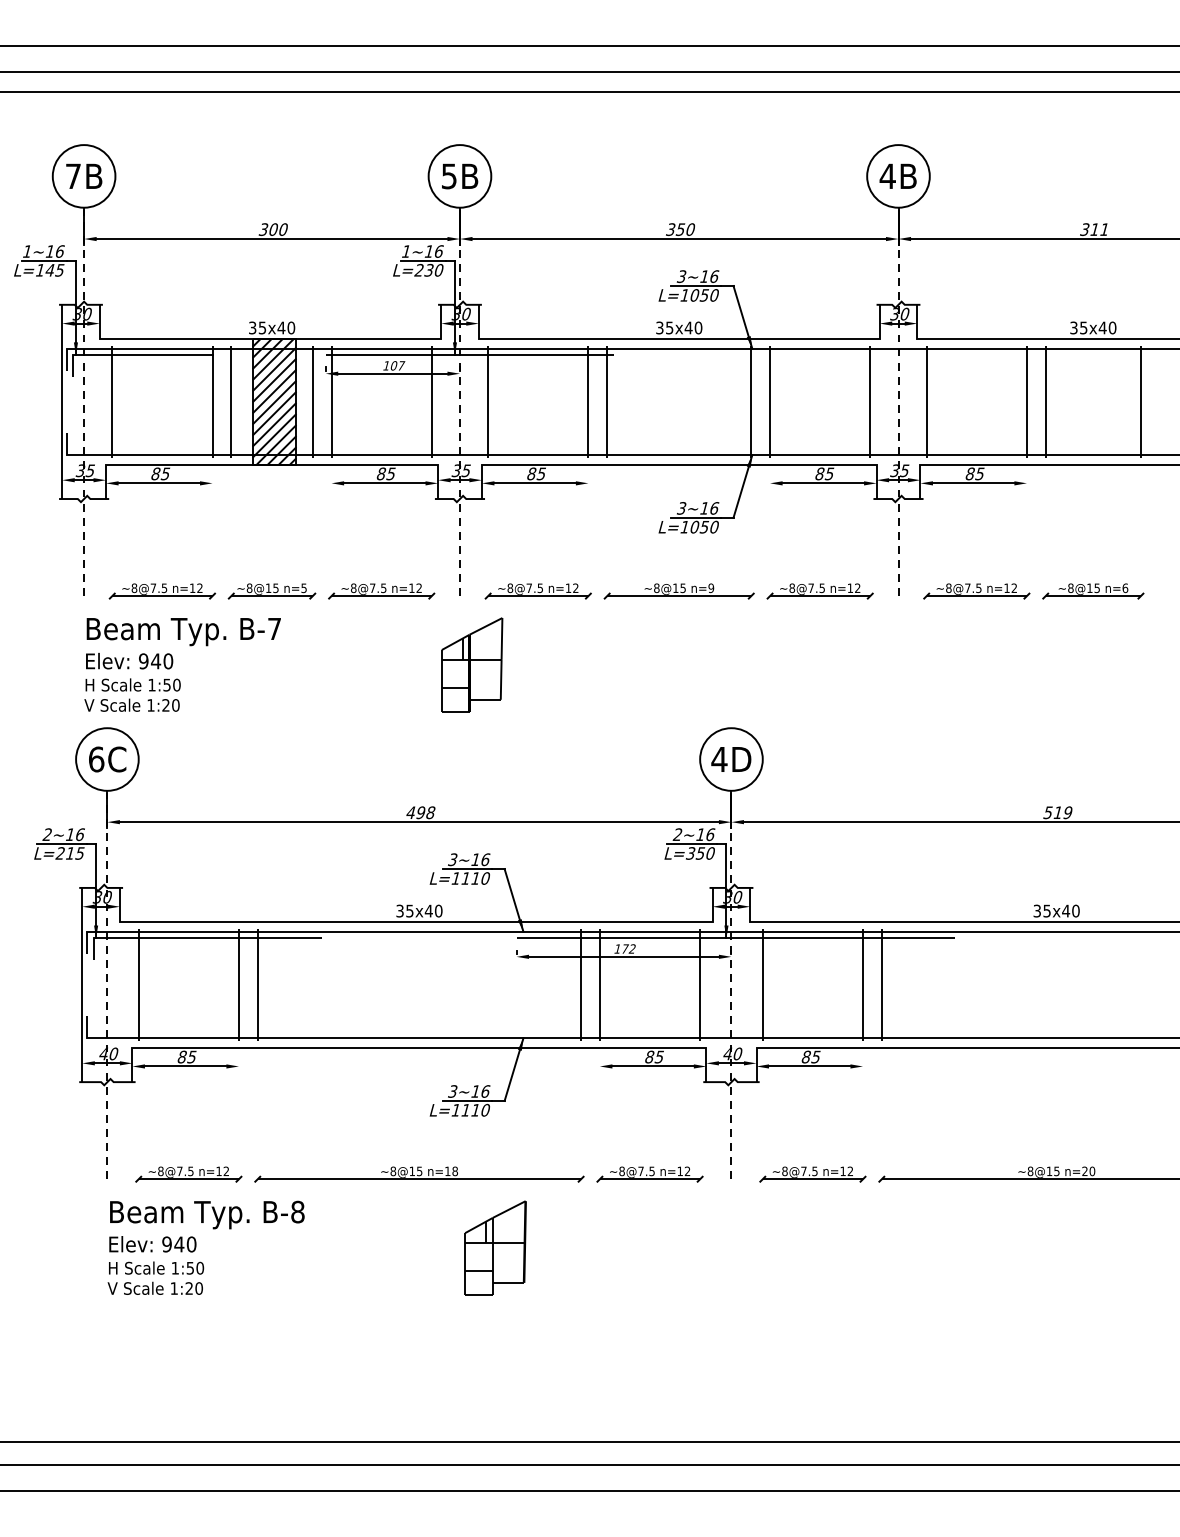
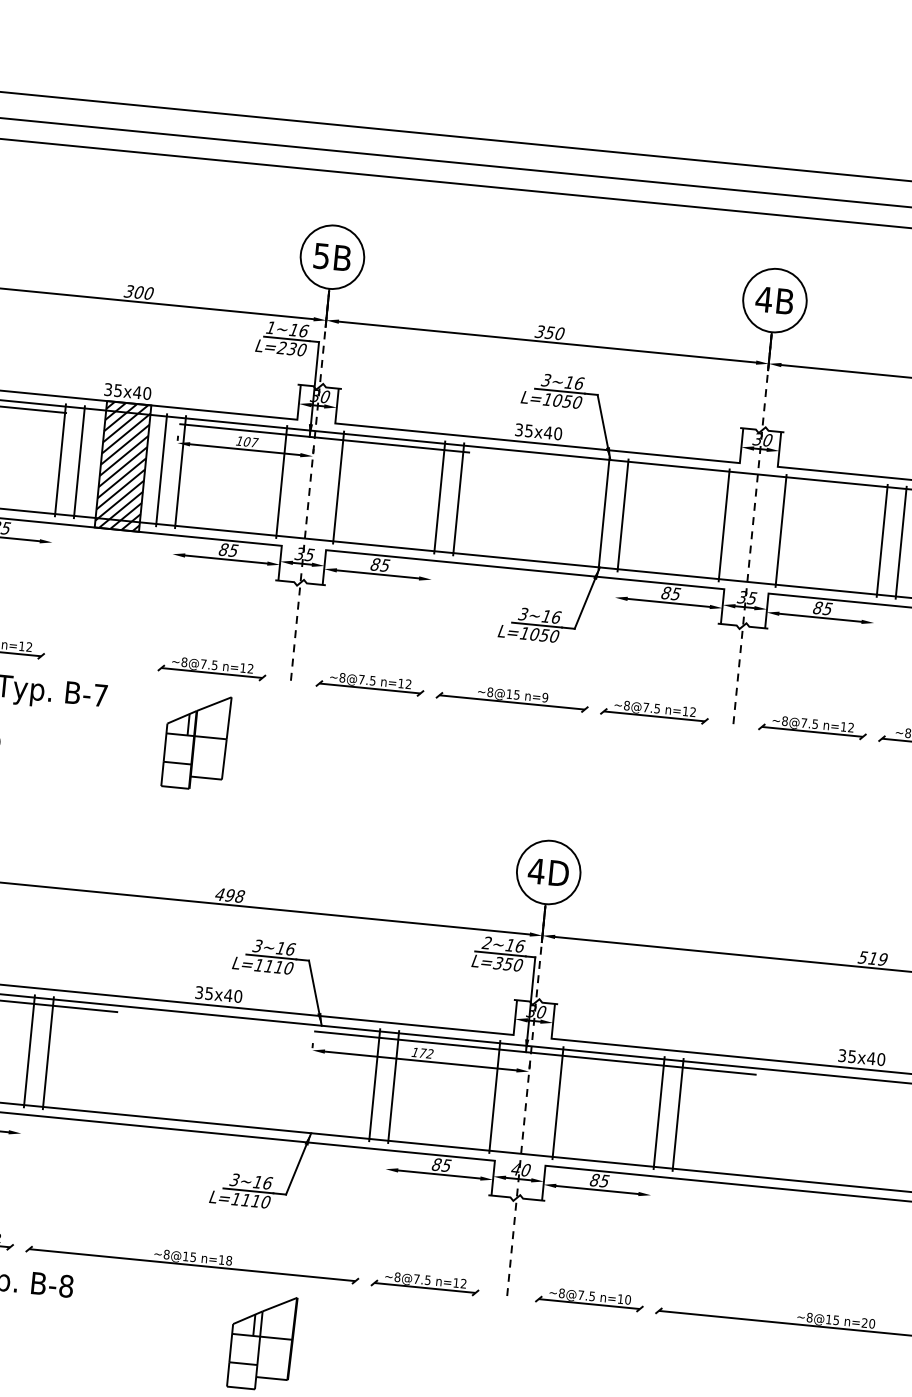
part: (271, 591) -> (101, 657), removed
part: (472, 664) -> (196, 741), moved
text: (850, 1171) -> (628, 1299), n=12 -> n=10

